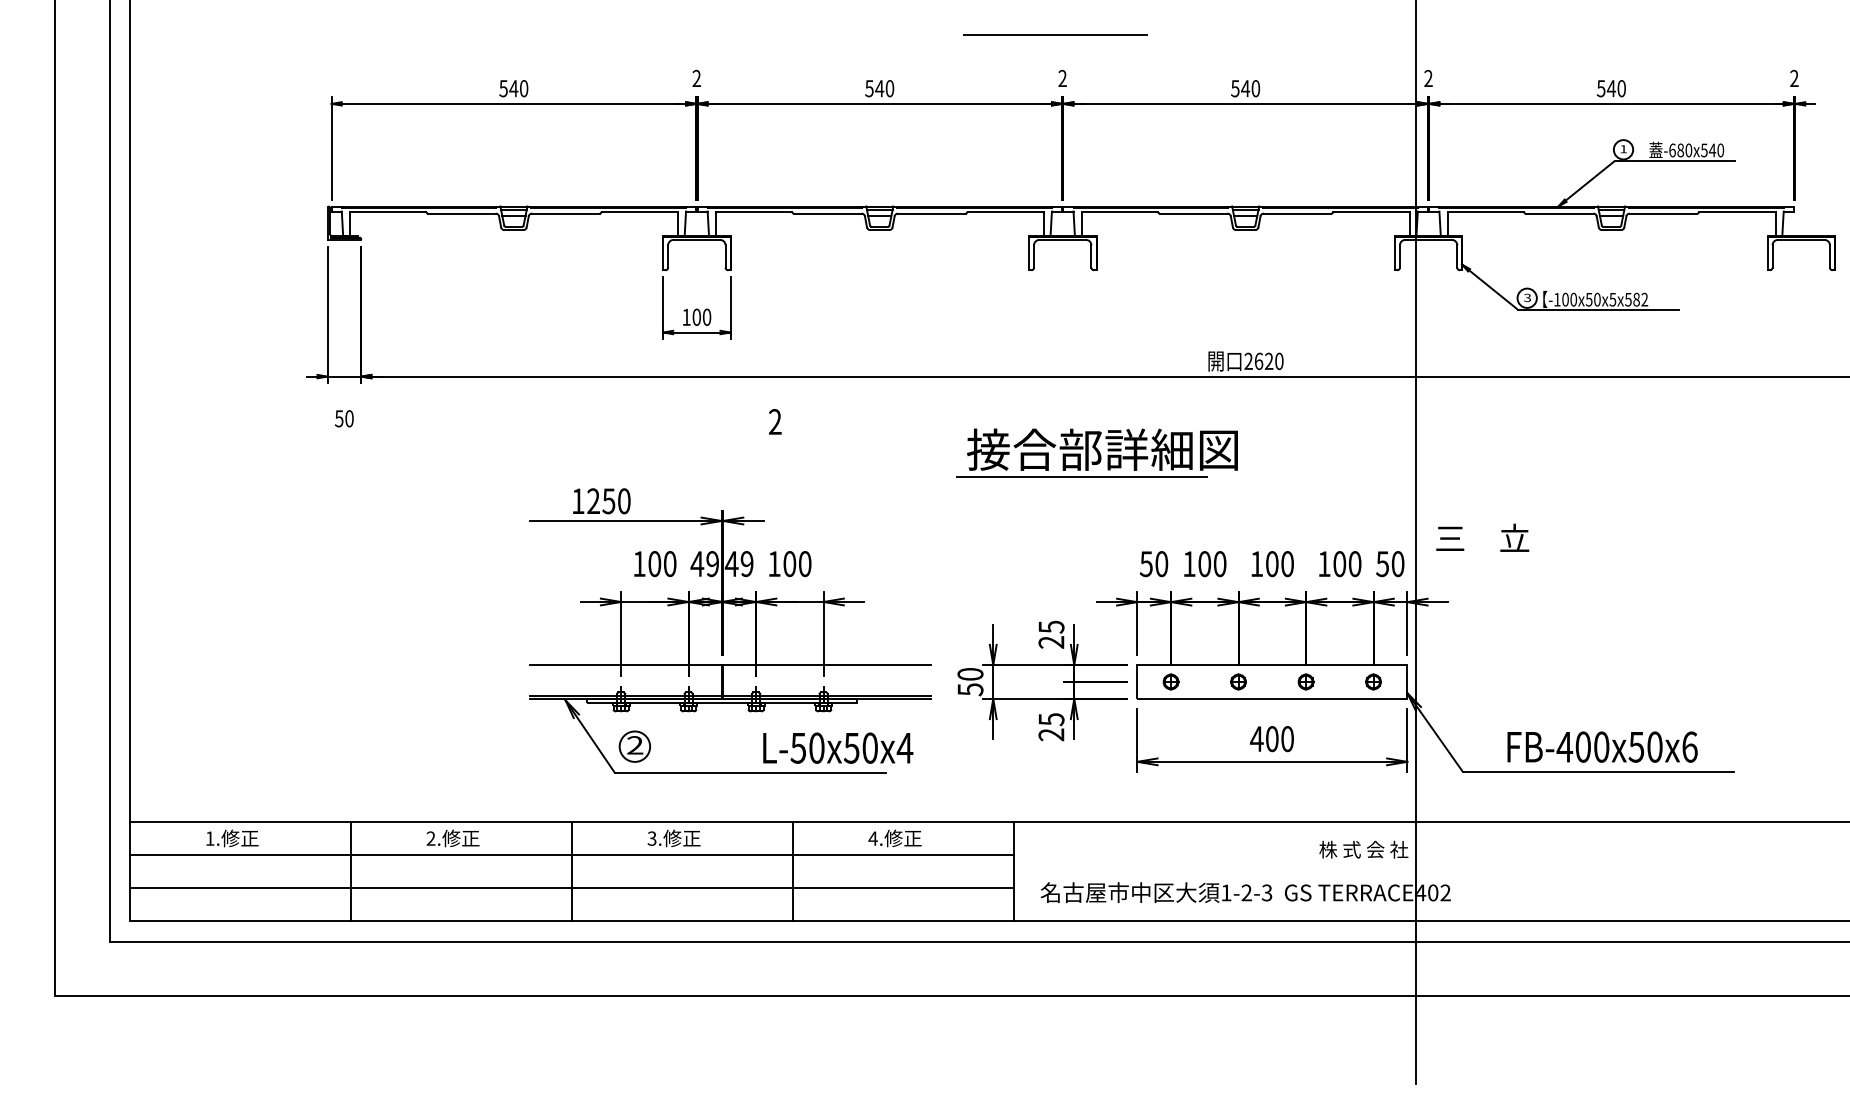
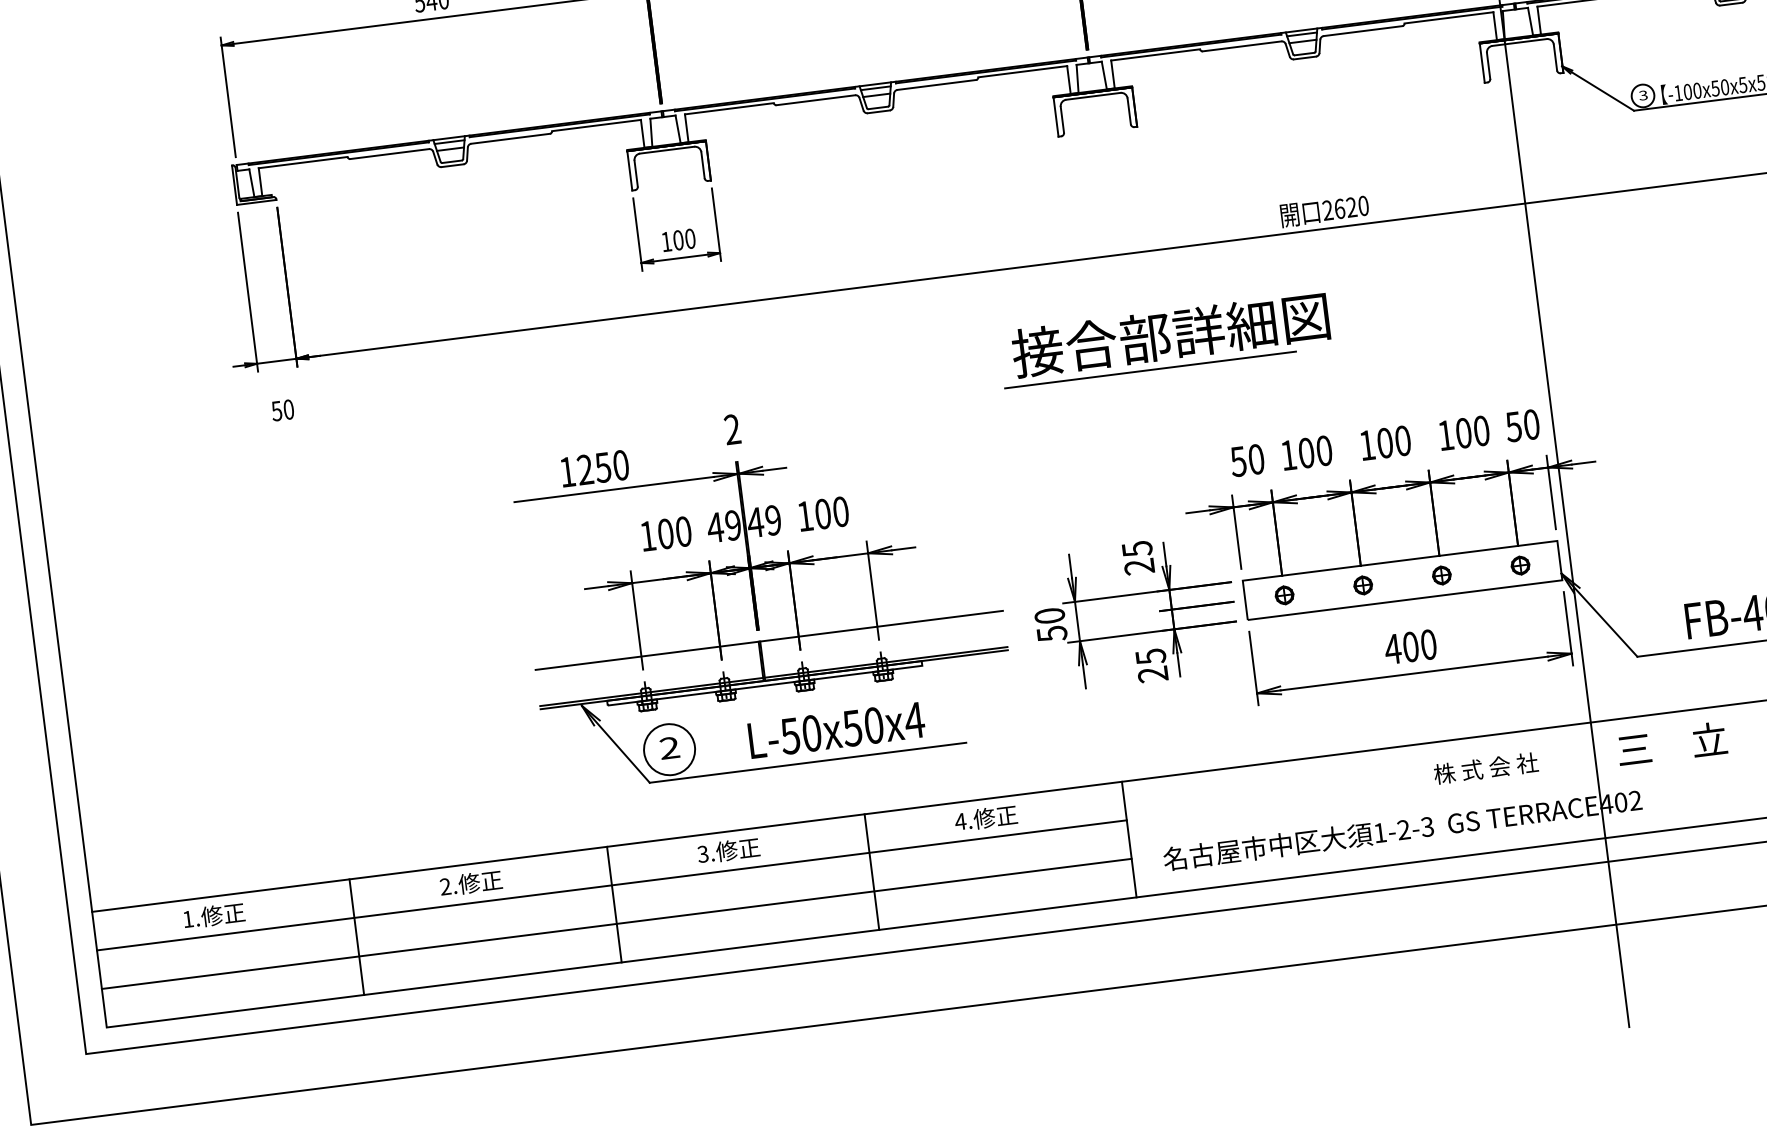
text: (775, 421) -> (732, 429), moved
text: (1482, 537) -> (1671, 743), moved
circle: (634, 746) -> (669, 749), size x1.43
text: (838, 747) -> (836, 729), moved
text: (1363, 849) -> (1485, 768), moved

